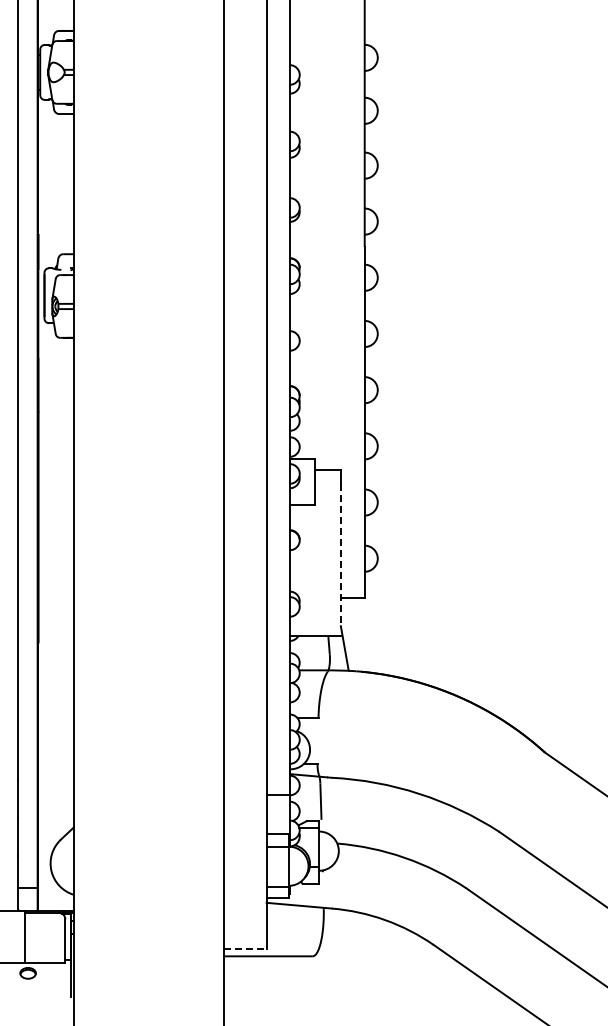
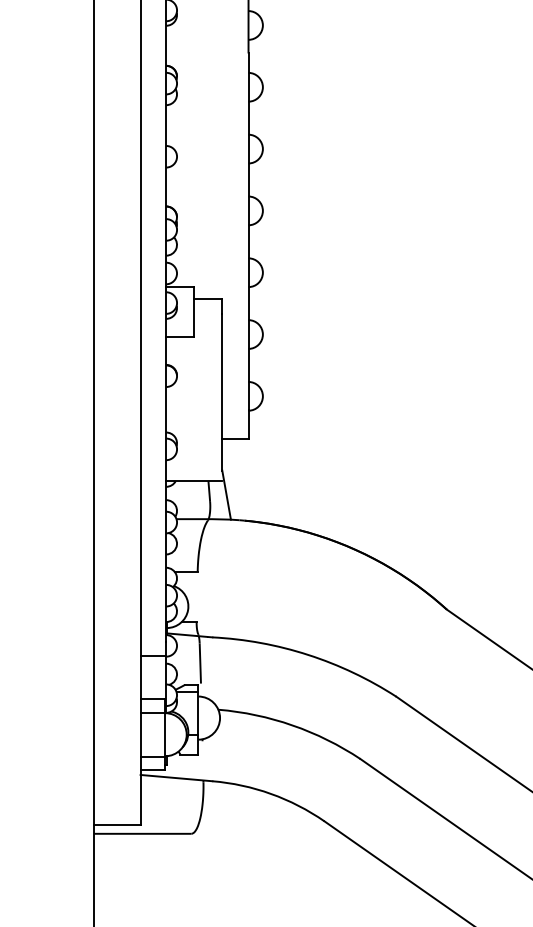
line: (340, 555) -> (221, 392), dashed -> solid
line: (245, 948) -> (117, 825), dashed -> solid

